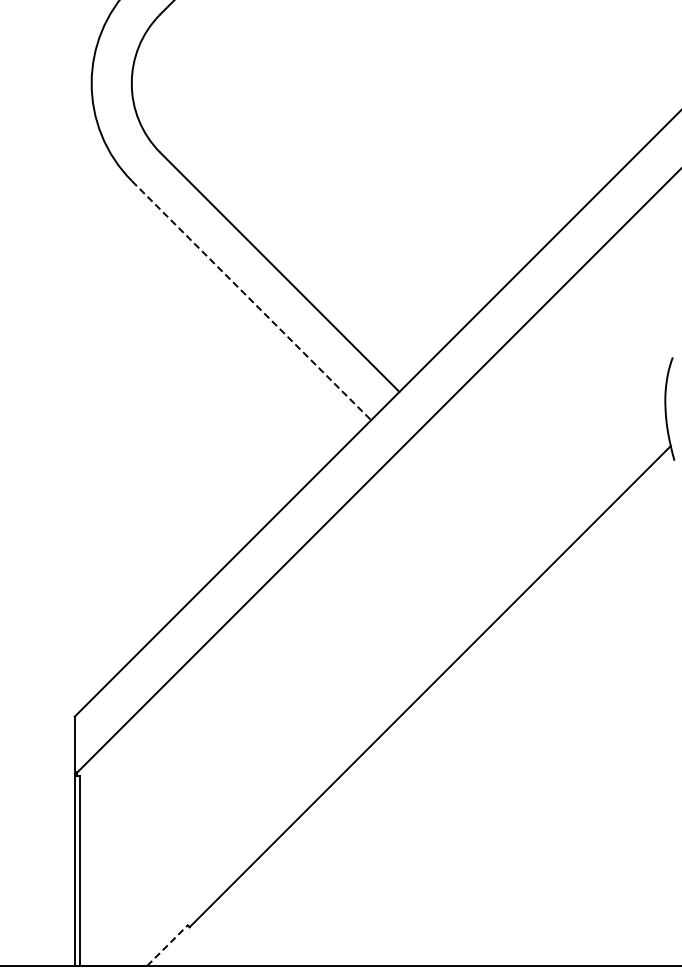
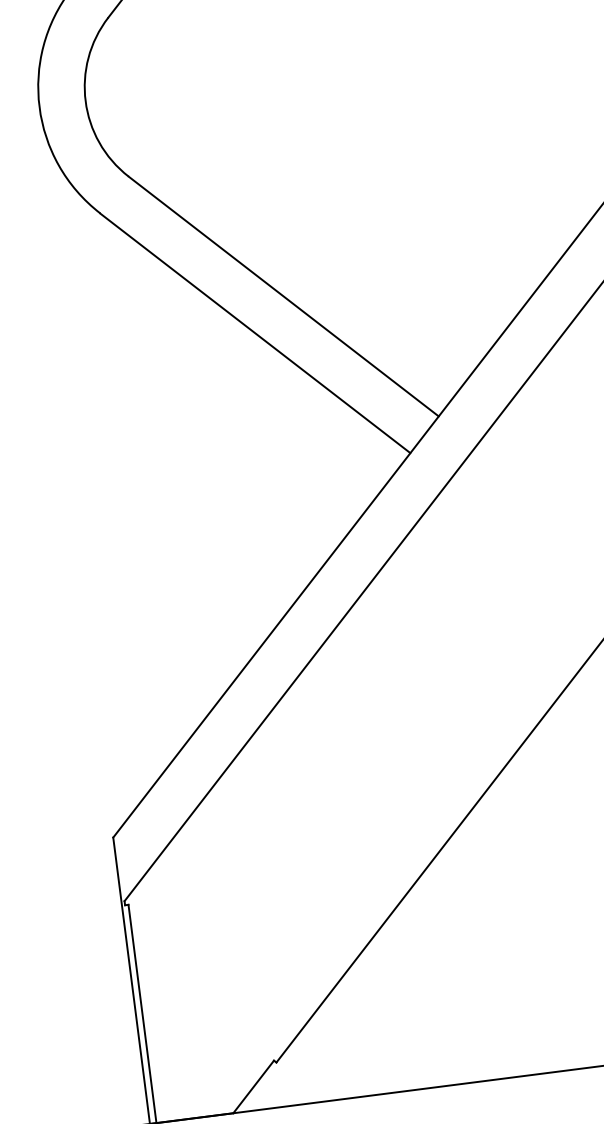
line: (251, 301) -> (255, 334), dashed -> solid
line: (167, 945) -> (253, 1086), dashed -> solid

